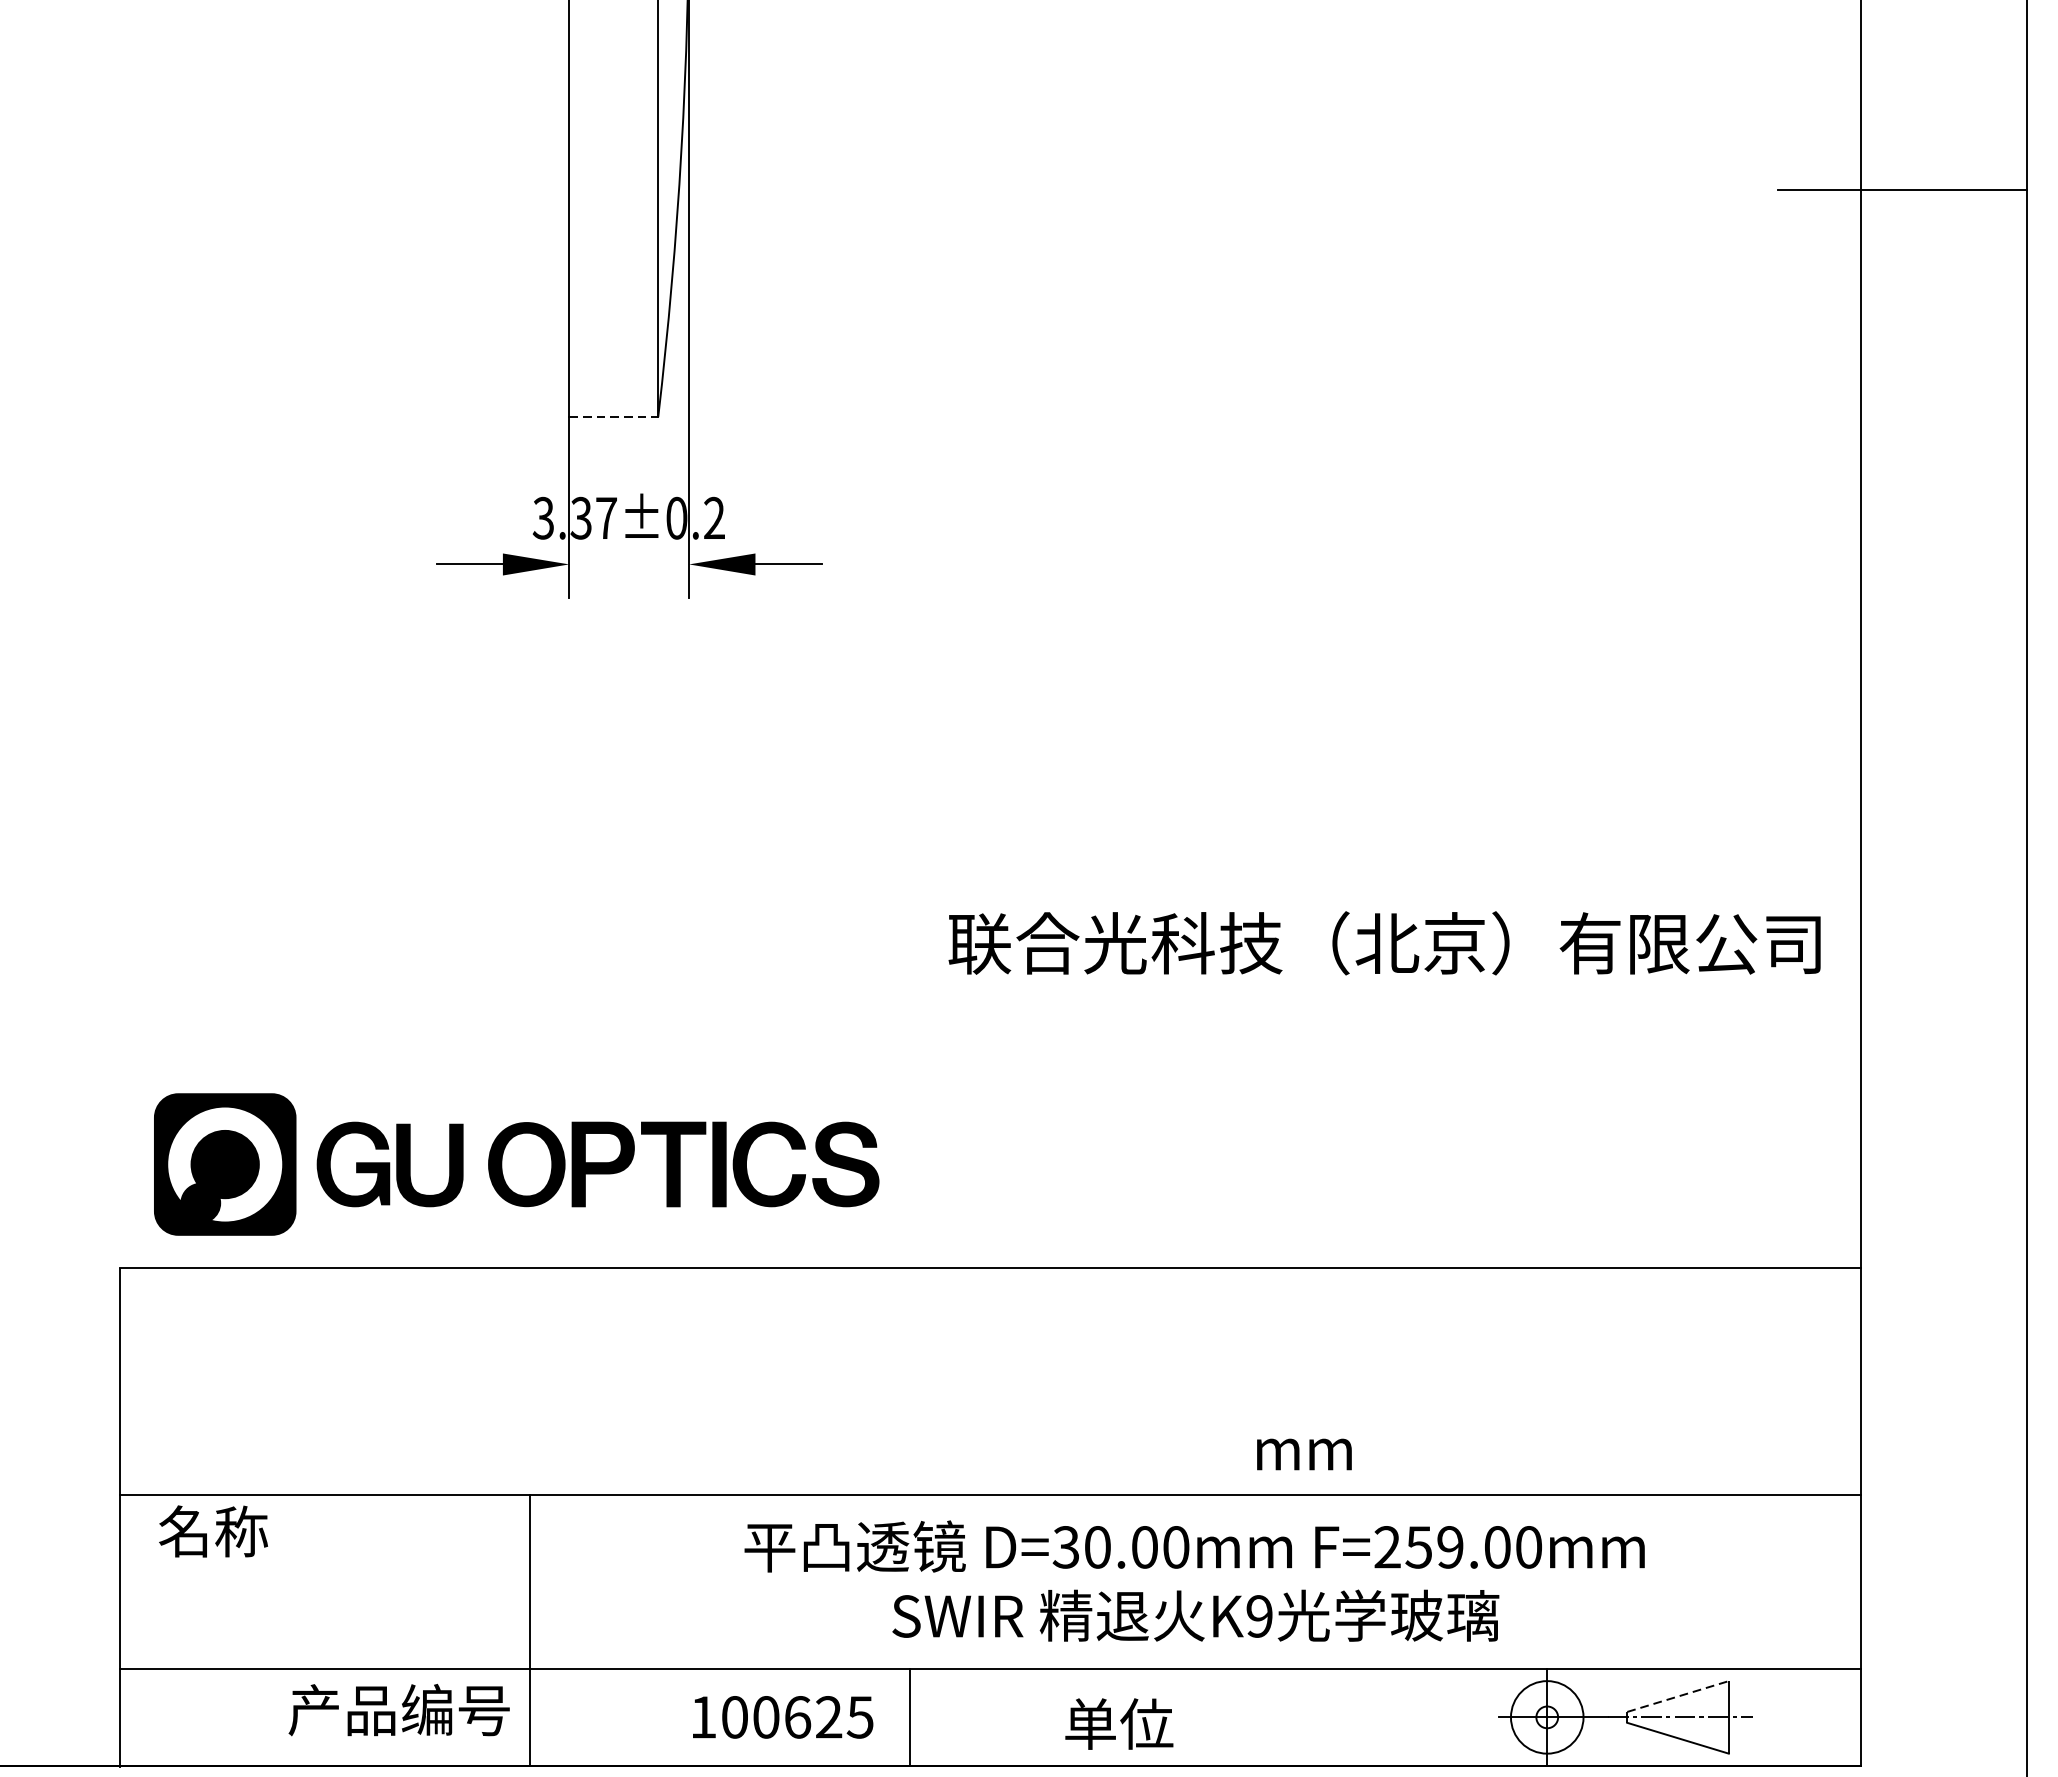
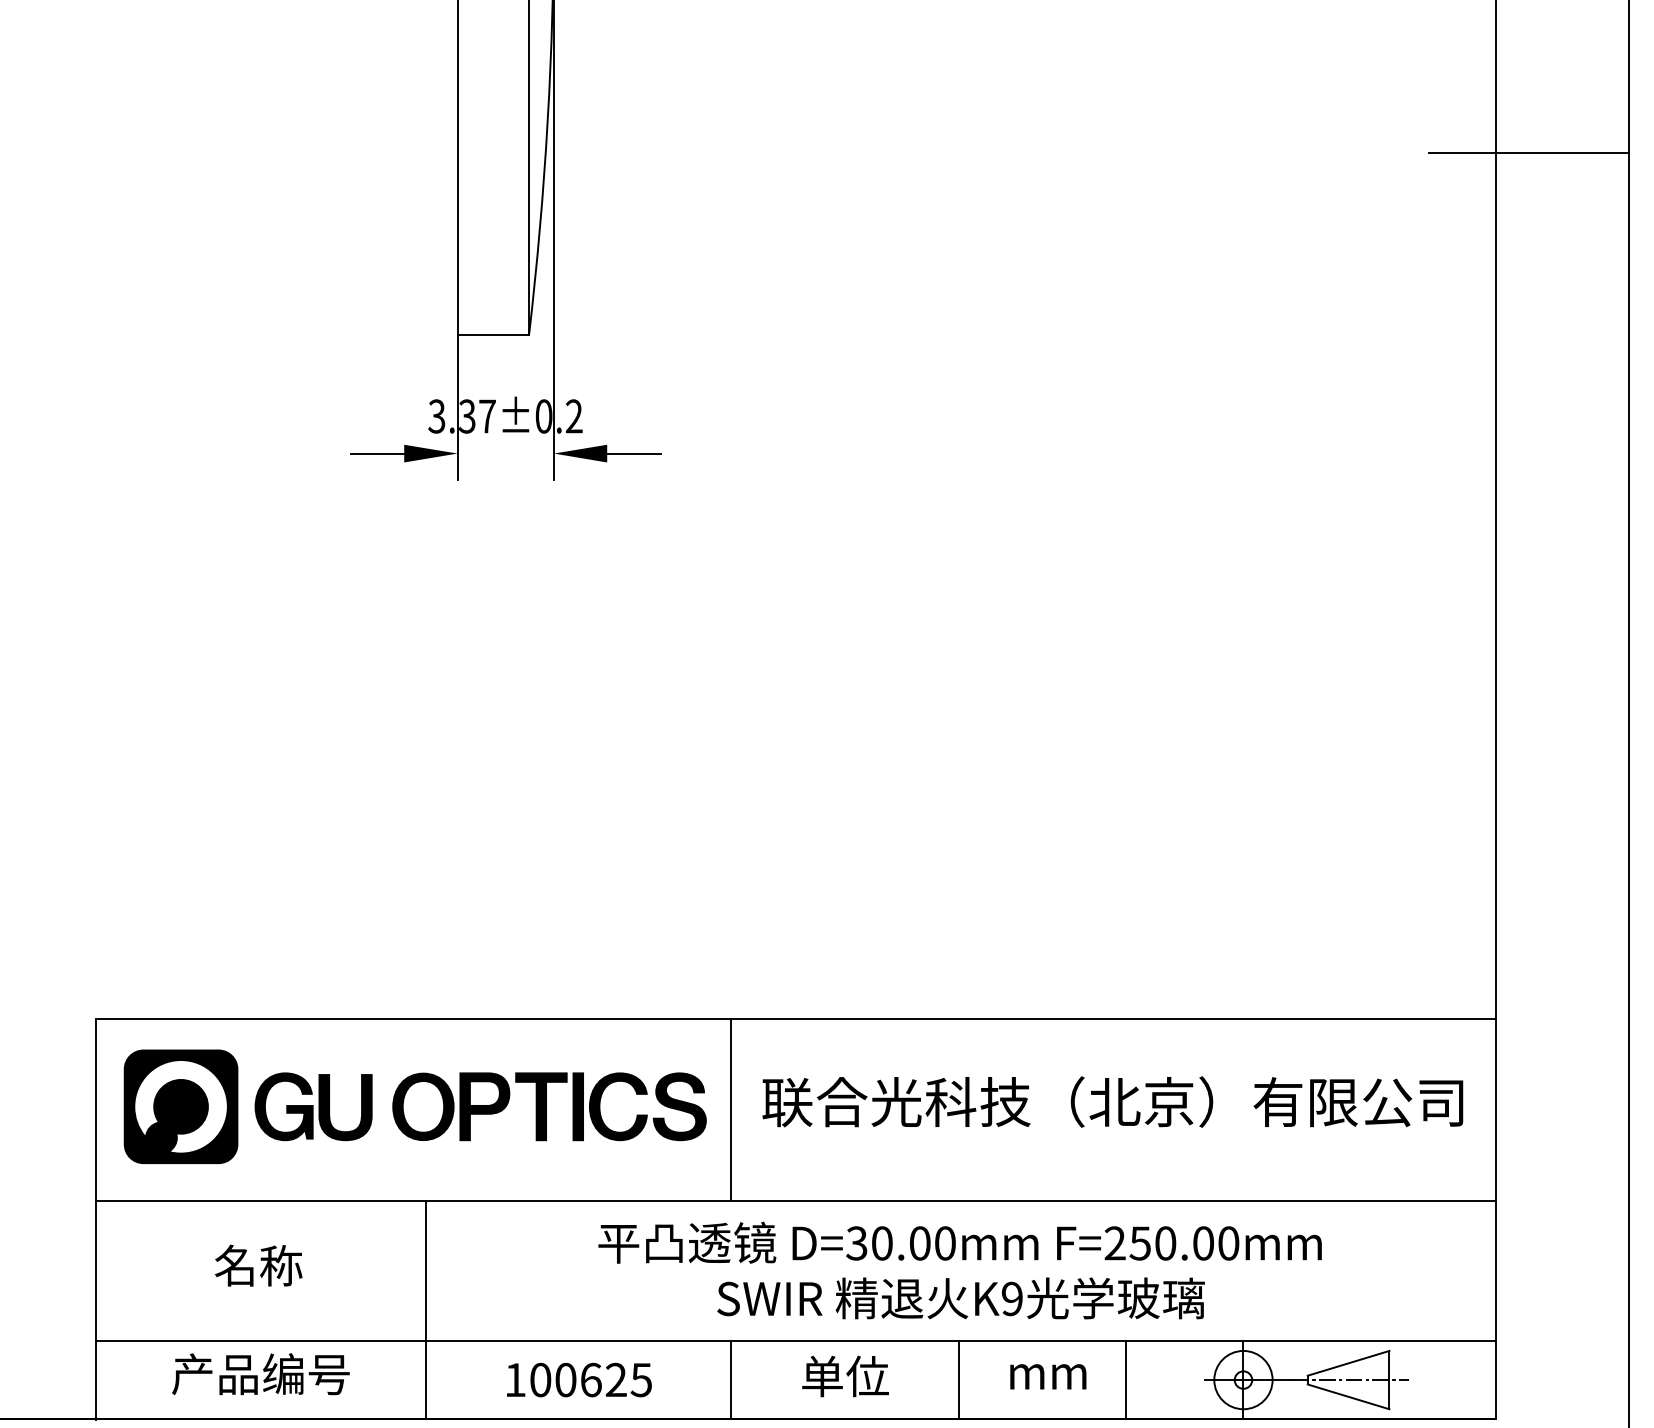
line: (613, 417) -> (493, 335), dashed -> solid
text: (1384, 942) -> (1112, 1101), moved
part: (515, 1164) -> (414, 1106), moved
line: (910, 1380) -> (731, 1109), added
text: (1304, 1454) -> (1048, 1376), moved
text: (213, 1531) -> (258, 1265), moved
text: (1450, 1547) -> (1165, 1243), F=259.00mm -> F=250.00mm
line: (1677, 1696) -> (1348, 1363), dashed -> solid
text: (398, 1710) -> (260, 1374), moved
text: (783, 1716) -> (579, 1379), moved
line: (1193, 1717) -> (959, 1380), added
line: (1401, 1717) -> (1126, 1380), added
text: (1119, 1724) -> (845, 1376), moved

